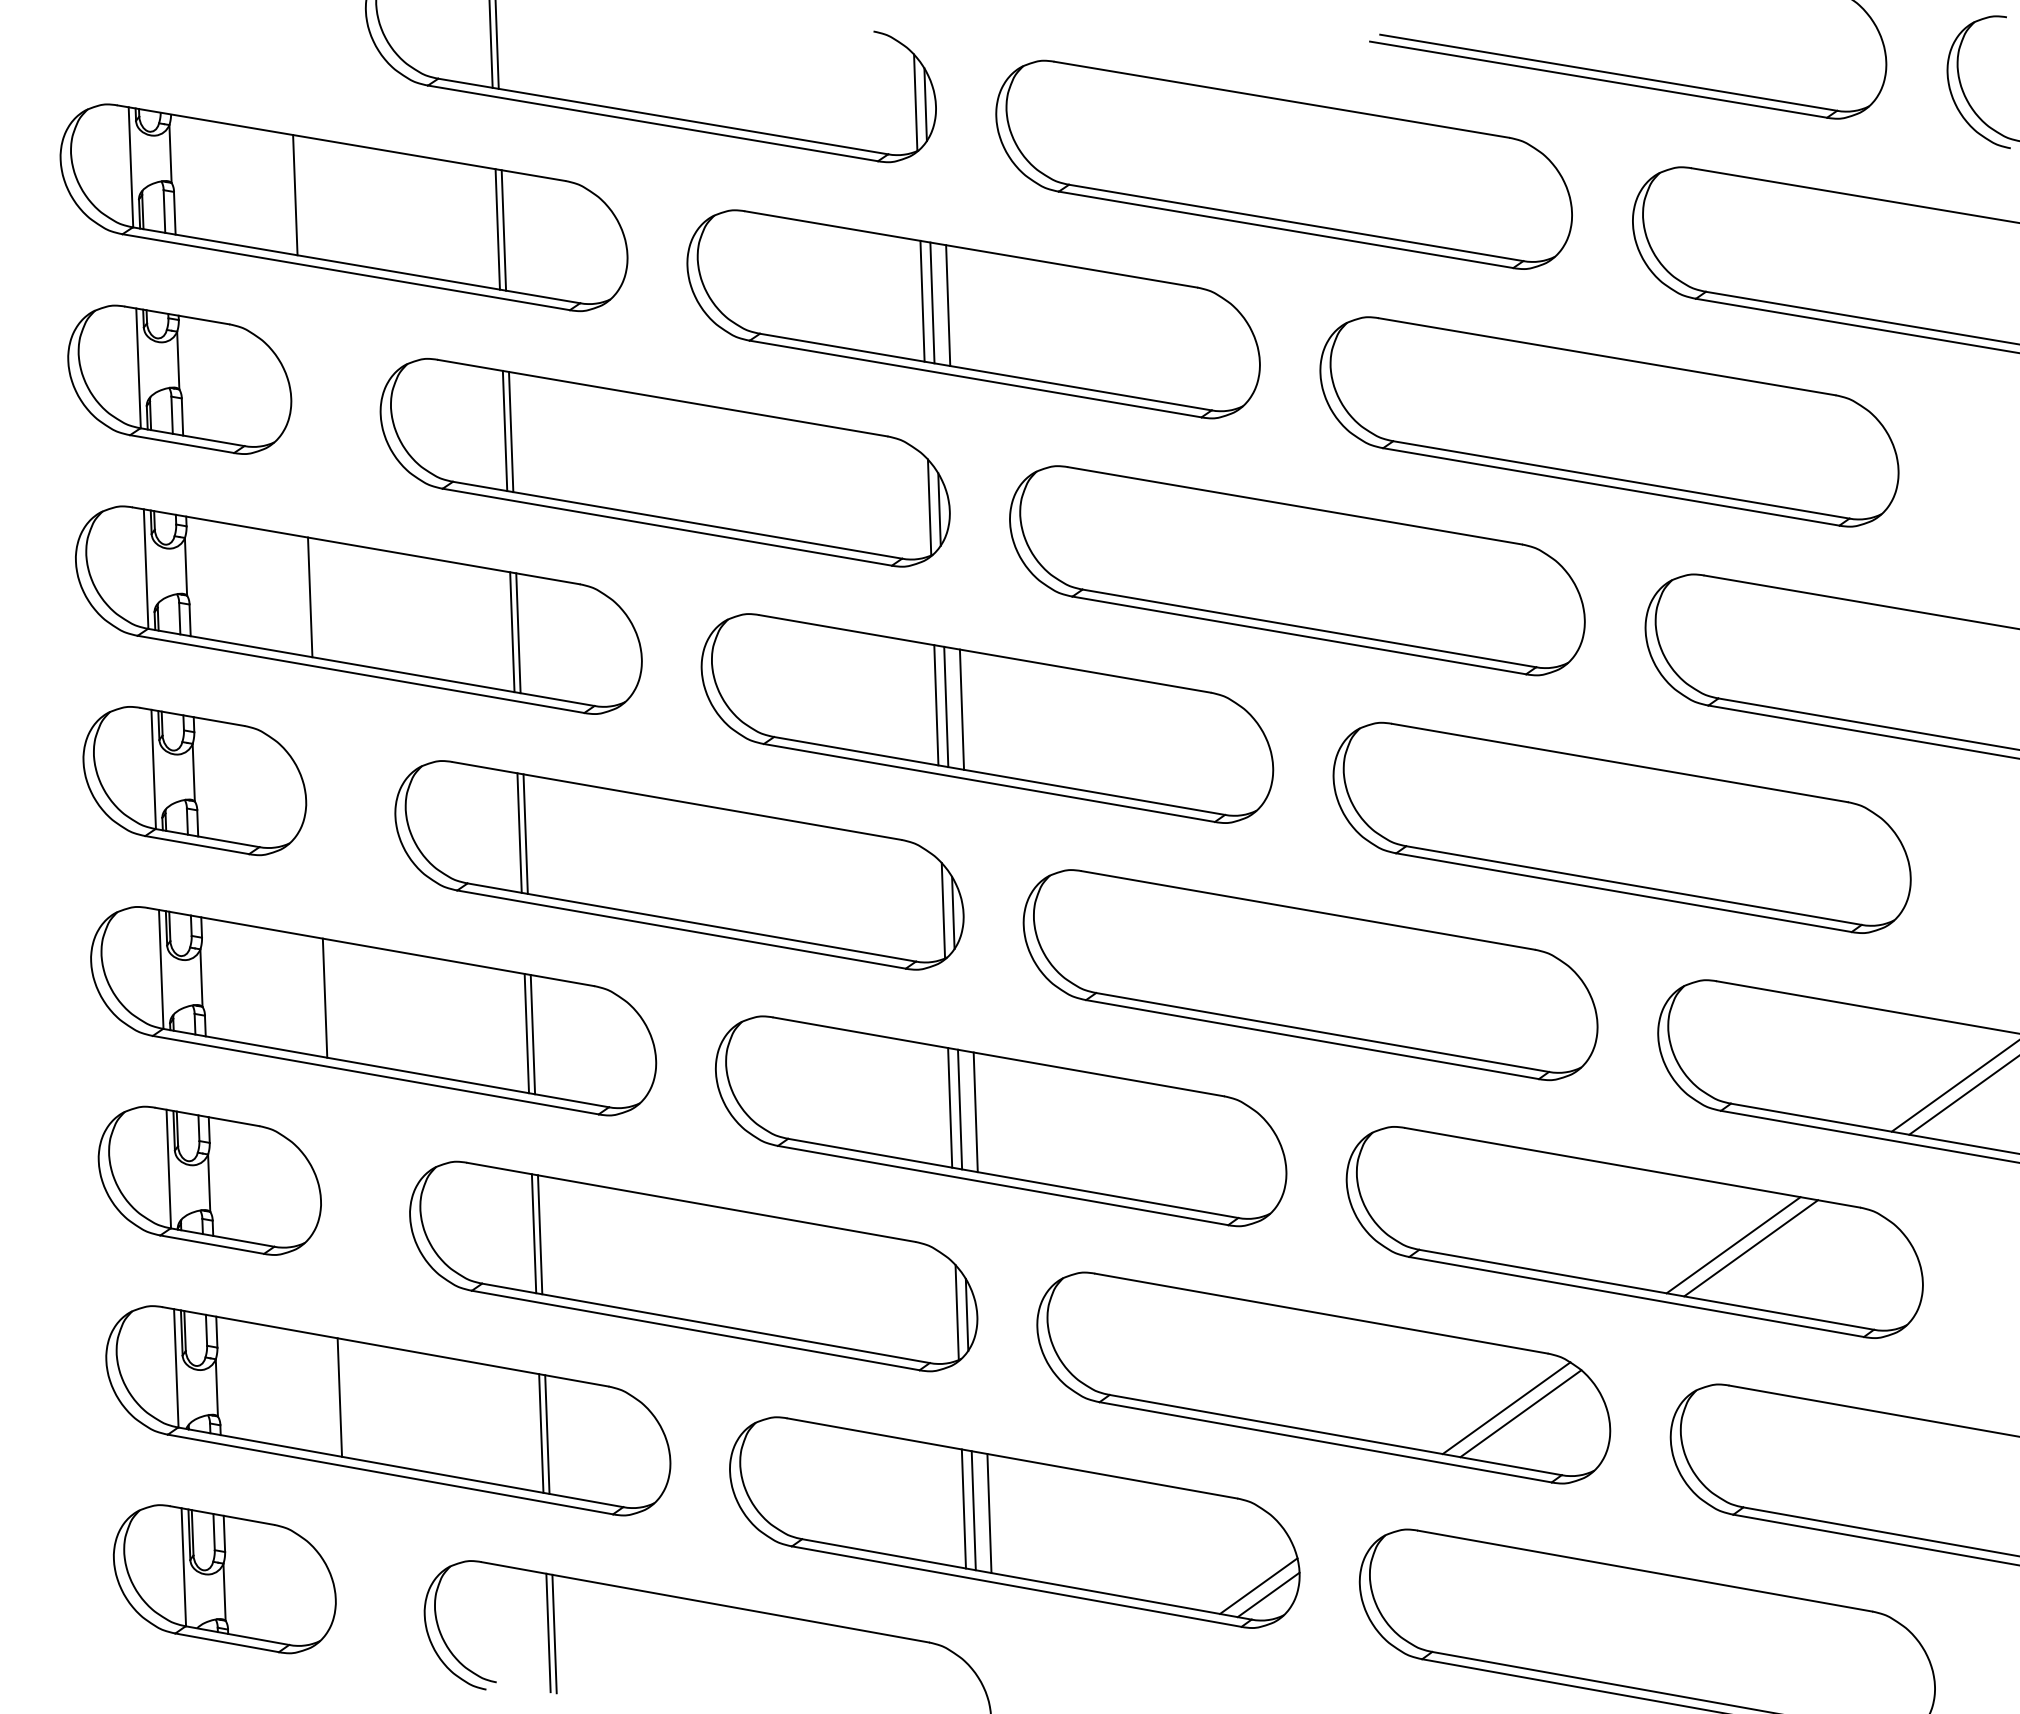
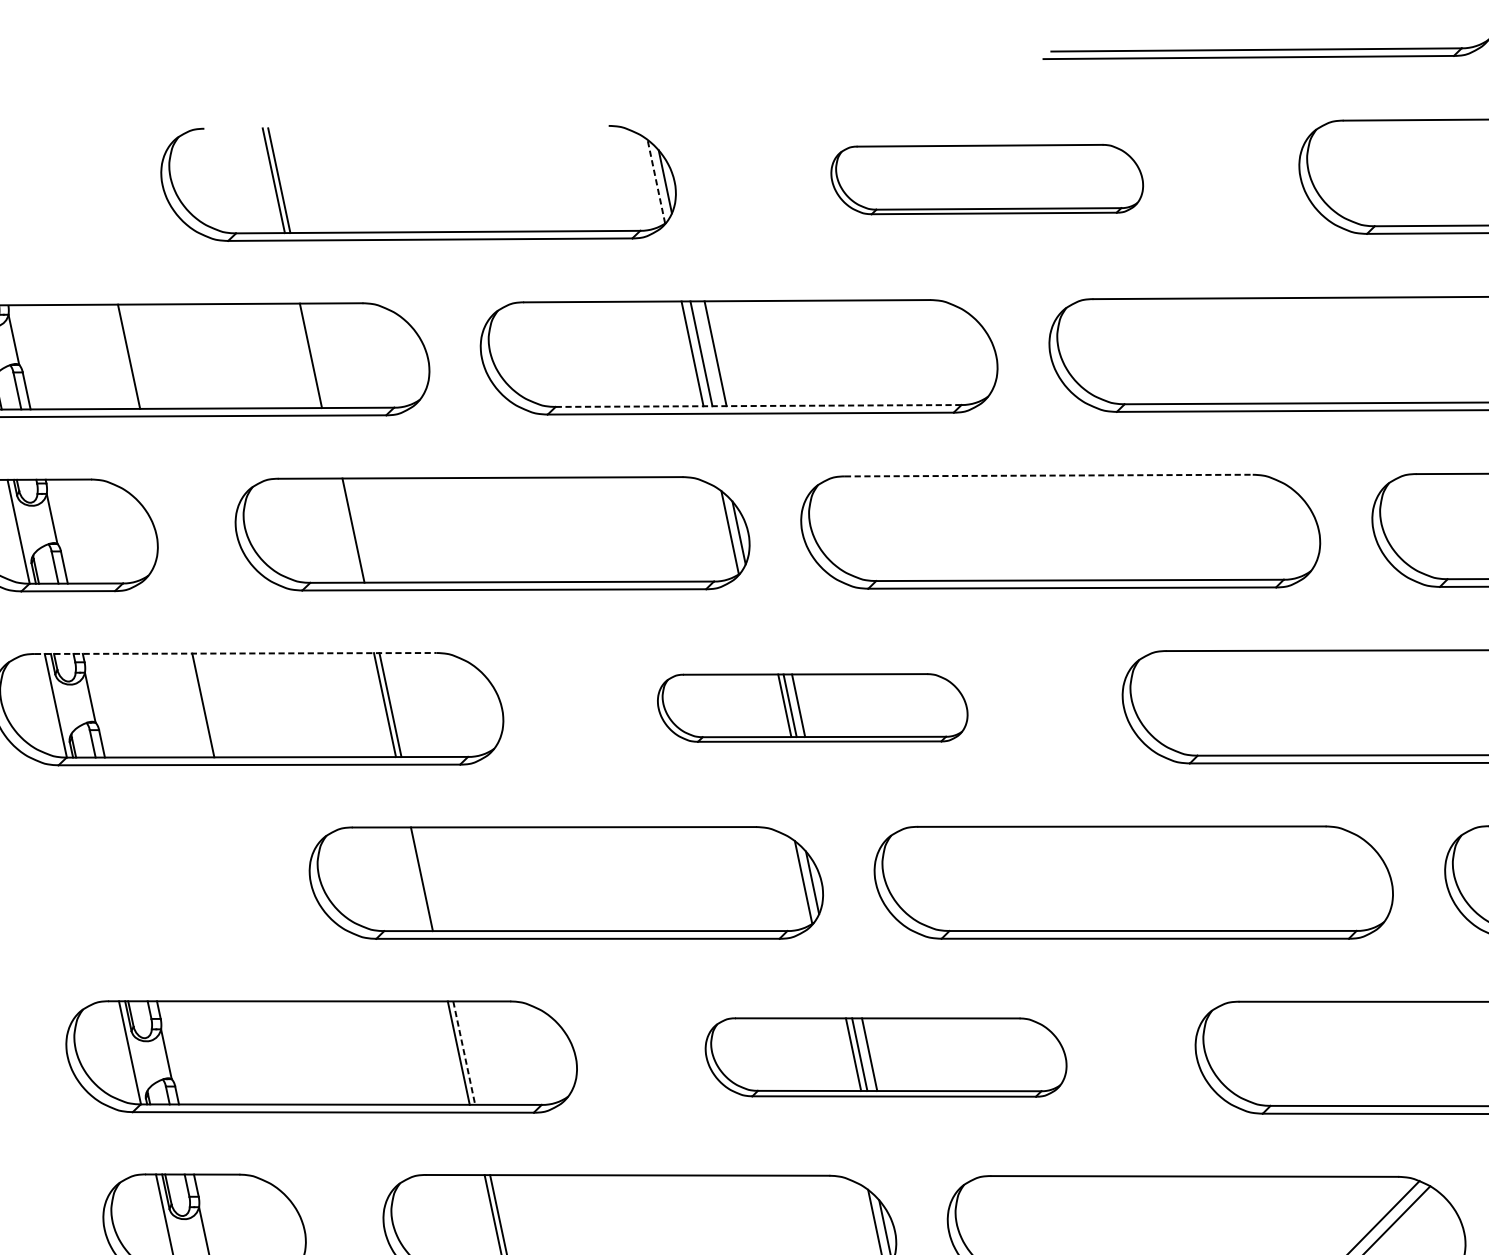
line: (915, 102) -> (656, 181), solid -> dashed
part: (1283, 164) -> (986, 179), size x0.6
line: (503, 230) -> (316, 355), removed
line: (986, 372) -> (759, 406), solid -> dashed
line: (504, 430) -> (347, 530), removed
line: (1295, 505) -> (1049, 475), solid -> dashed
line: (356, 545) -> (235, 653), solid -> dashed
part: (987, 718) -> (812, 708), size x0.6
part: (194, 781) -> (130, 883), removed
line: (525, 833) -> (427, 878), removed
line: (324, 997) -> (276, 1052), removed
line: (532, 1034) -> (463, 1053), solid -> dashed
part: (1001, 1121) -> (886, 1057), size x0.7

